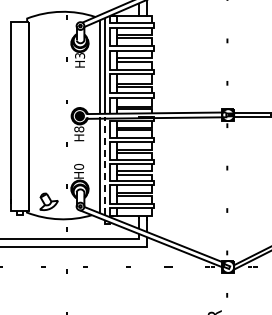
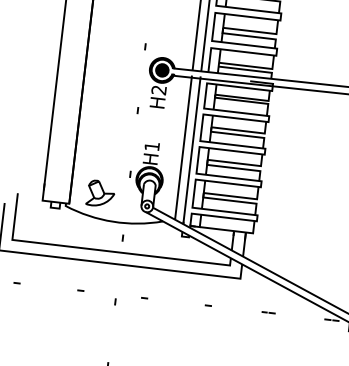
text: (79, 129) -> (159, 90), H8 -> H2
line: (105, 165) -> (192, 149), dashed -> solid
text: (79, 166) -> (152, 145), H0 -> H1

